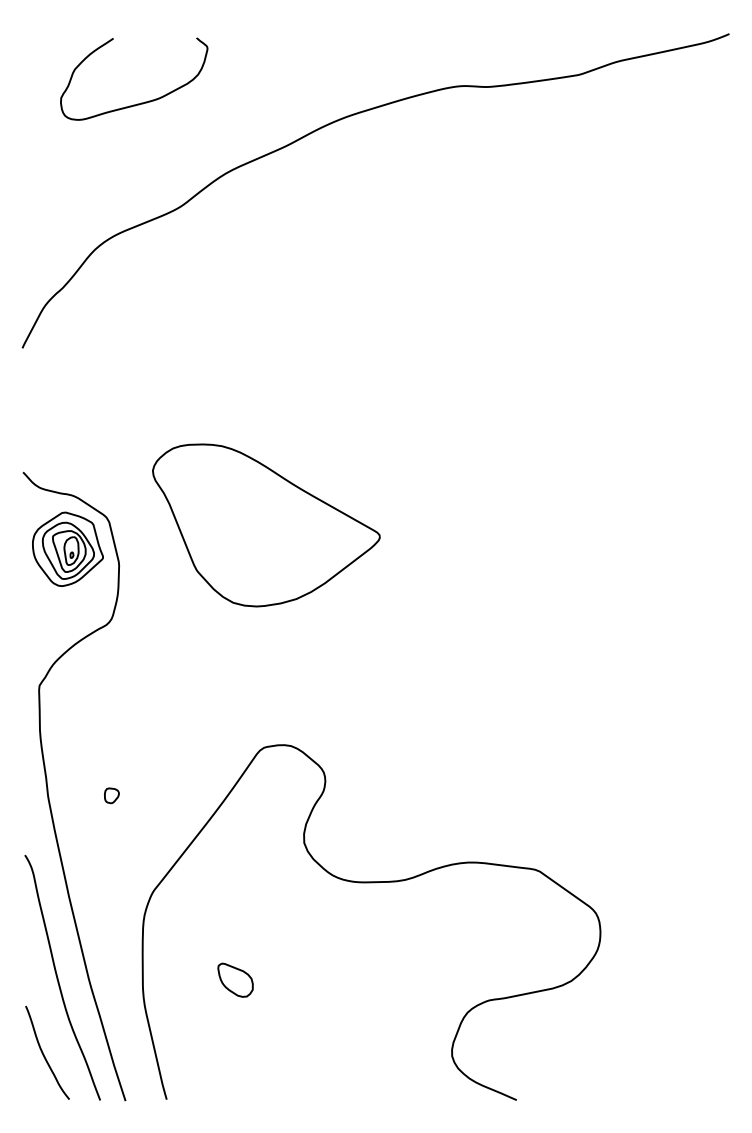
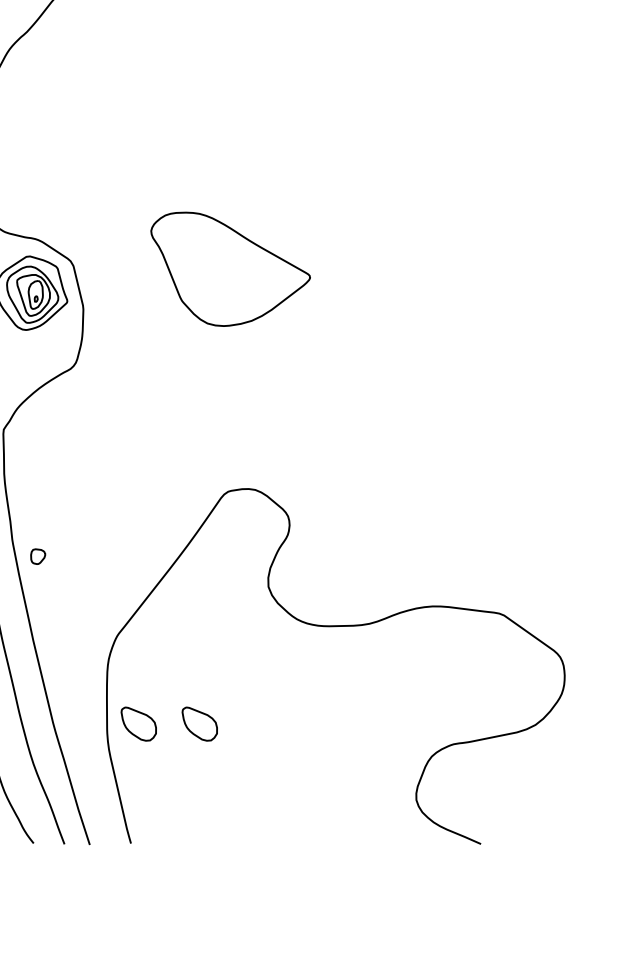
part: (266, 525) -> (230, 269), size x0.7
part: (111, 795) -> (37, 556), moved
part: (174, 979) -> (138, 723), added

